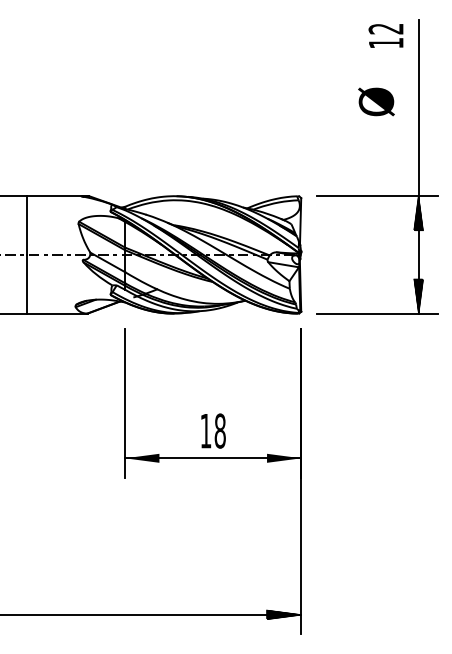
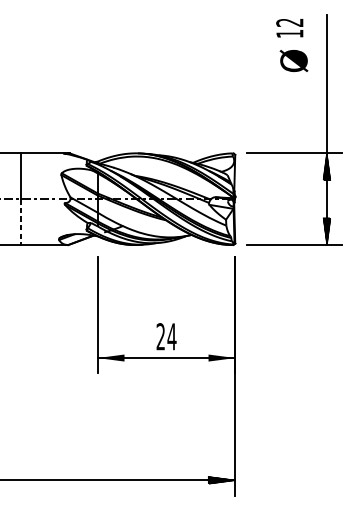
text: (385, 35) -> (289, 27), moved
text: (376, 101) -> (294, 60), moved
line: (27, 284) -> (21, 222), solid -> dashed
text: (213, 430) -> (166, 336), 18 -> 24

